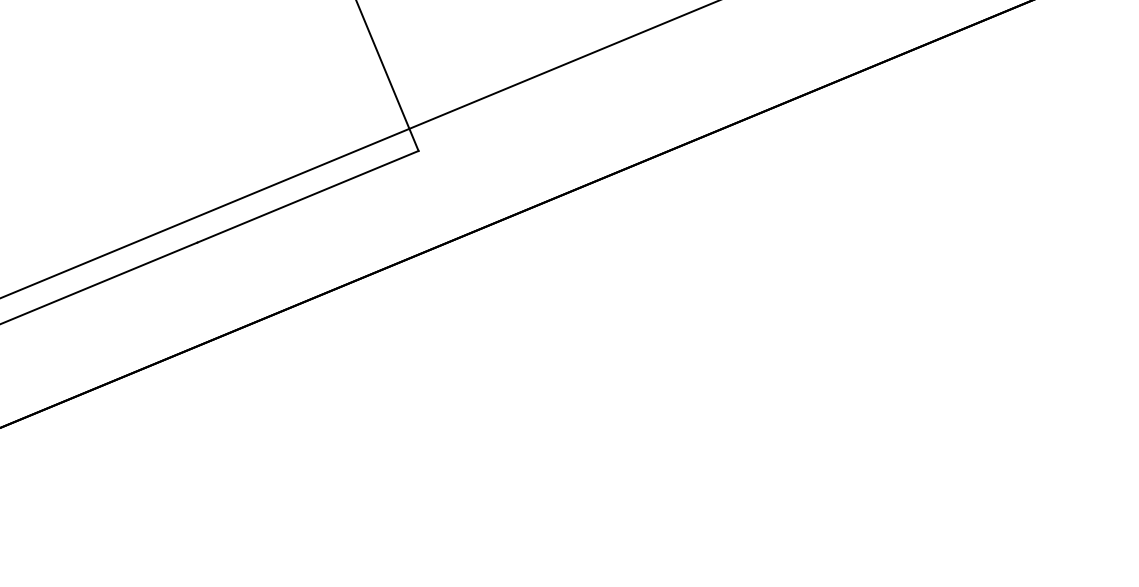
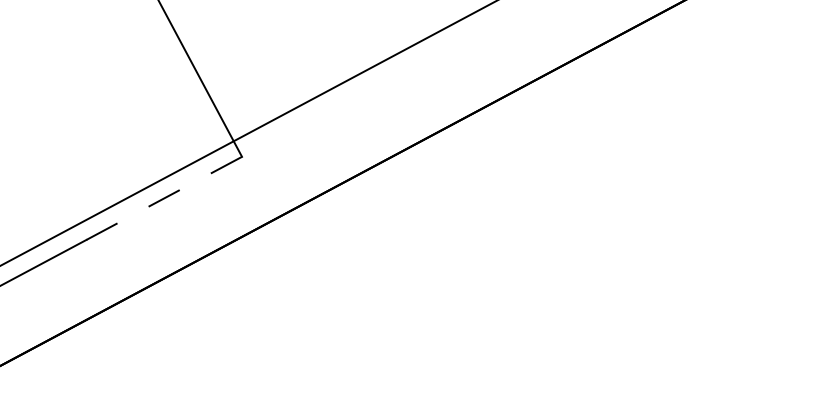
line: (307, 196) -> (163, 198), solid -> dashed

